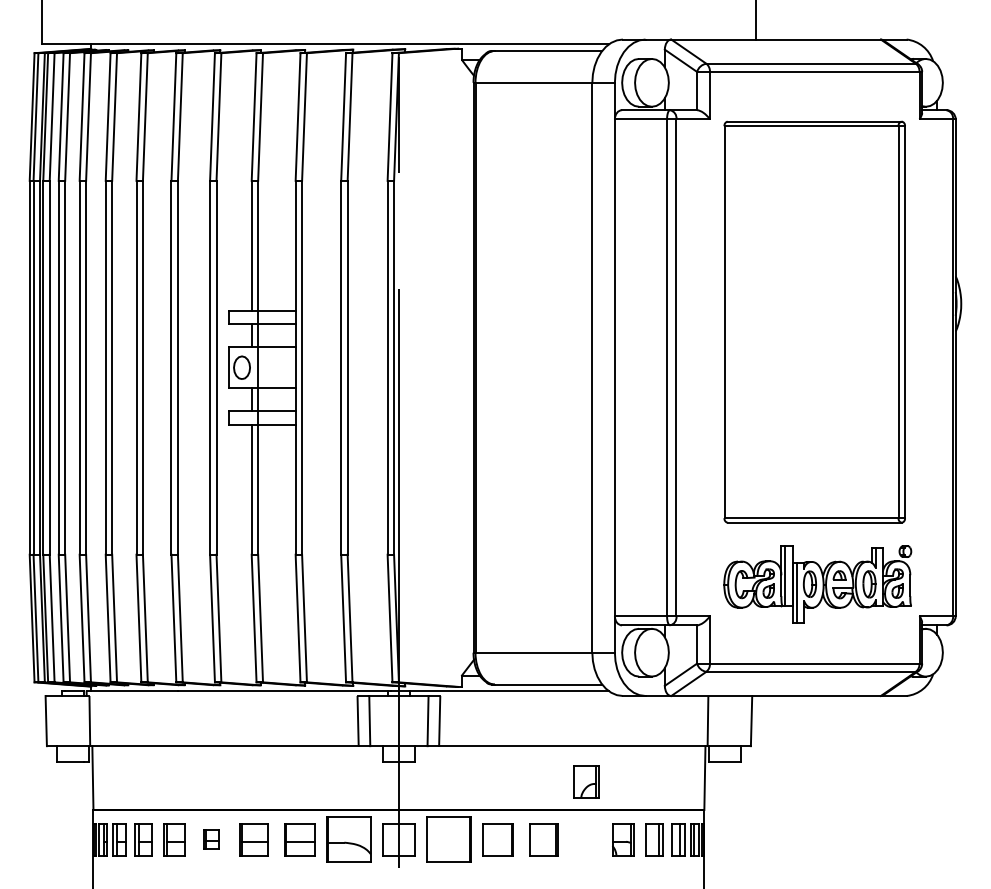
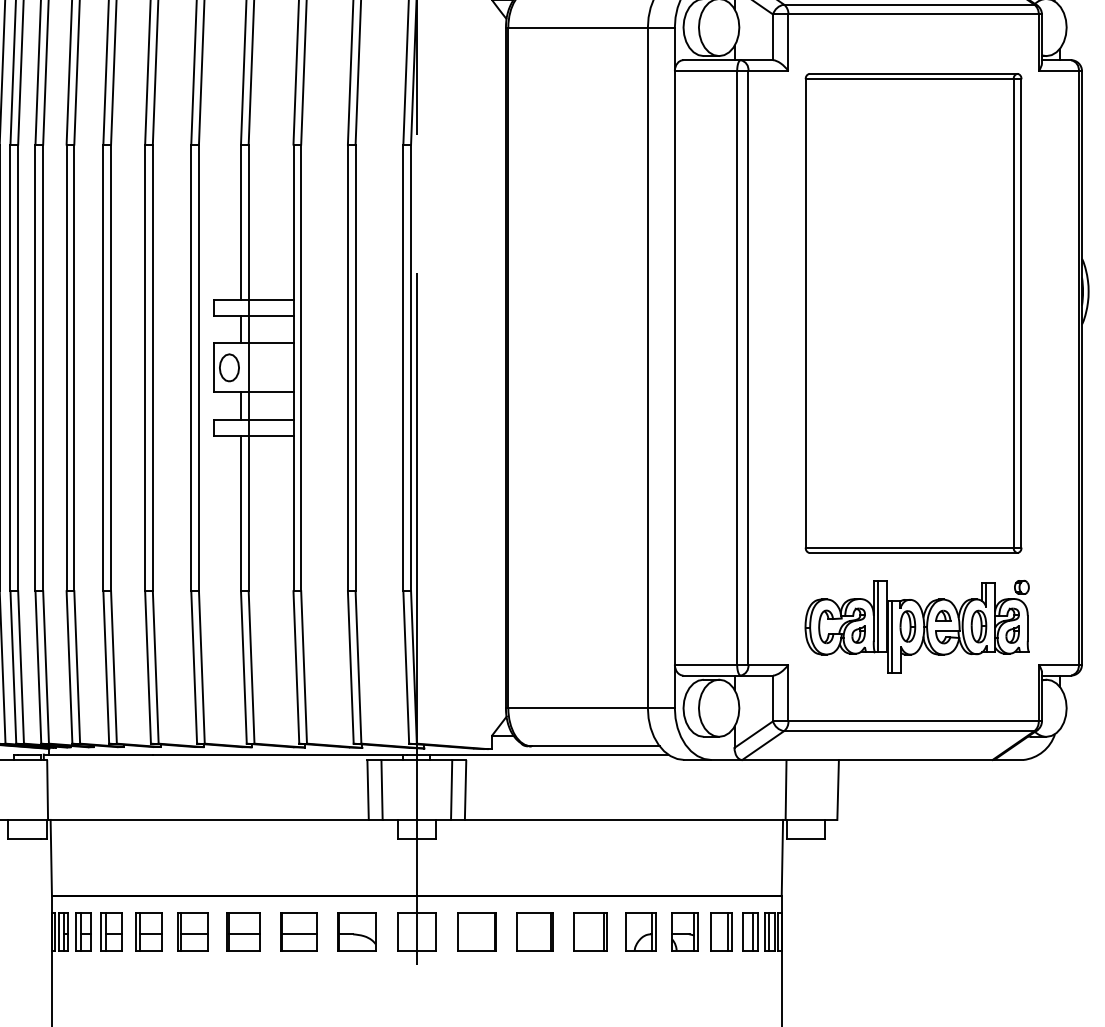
part: (586, 781) -> (640, 931), moved
part: (211, 839) -> (192, 931), size x1.67
part: (348, 839) -> (356, 931), size x0.71
part: (448, 839) -> (476, 931), size x0.71

